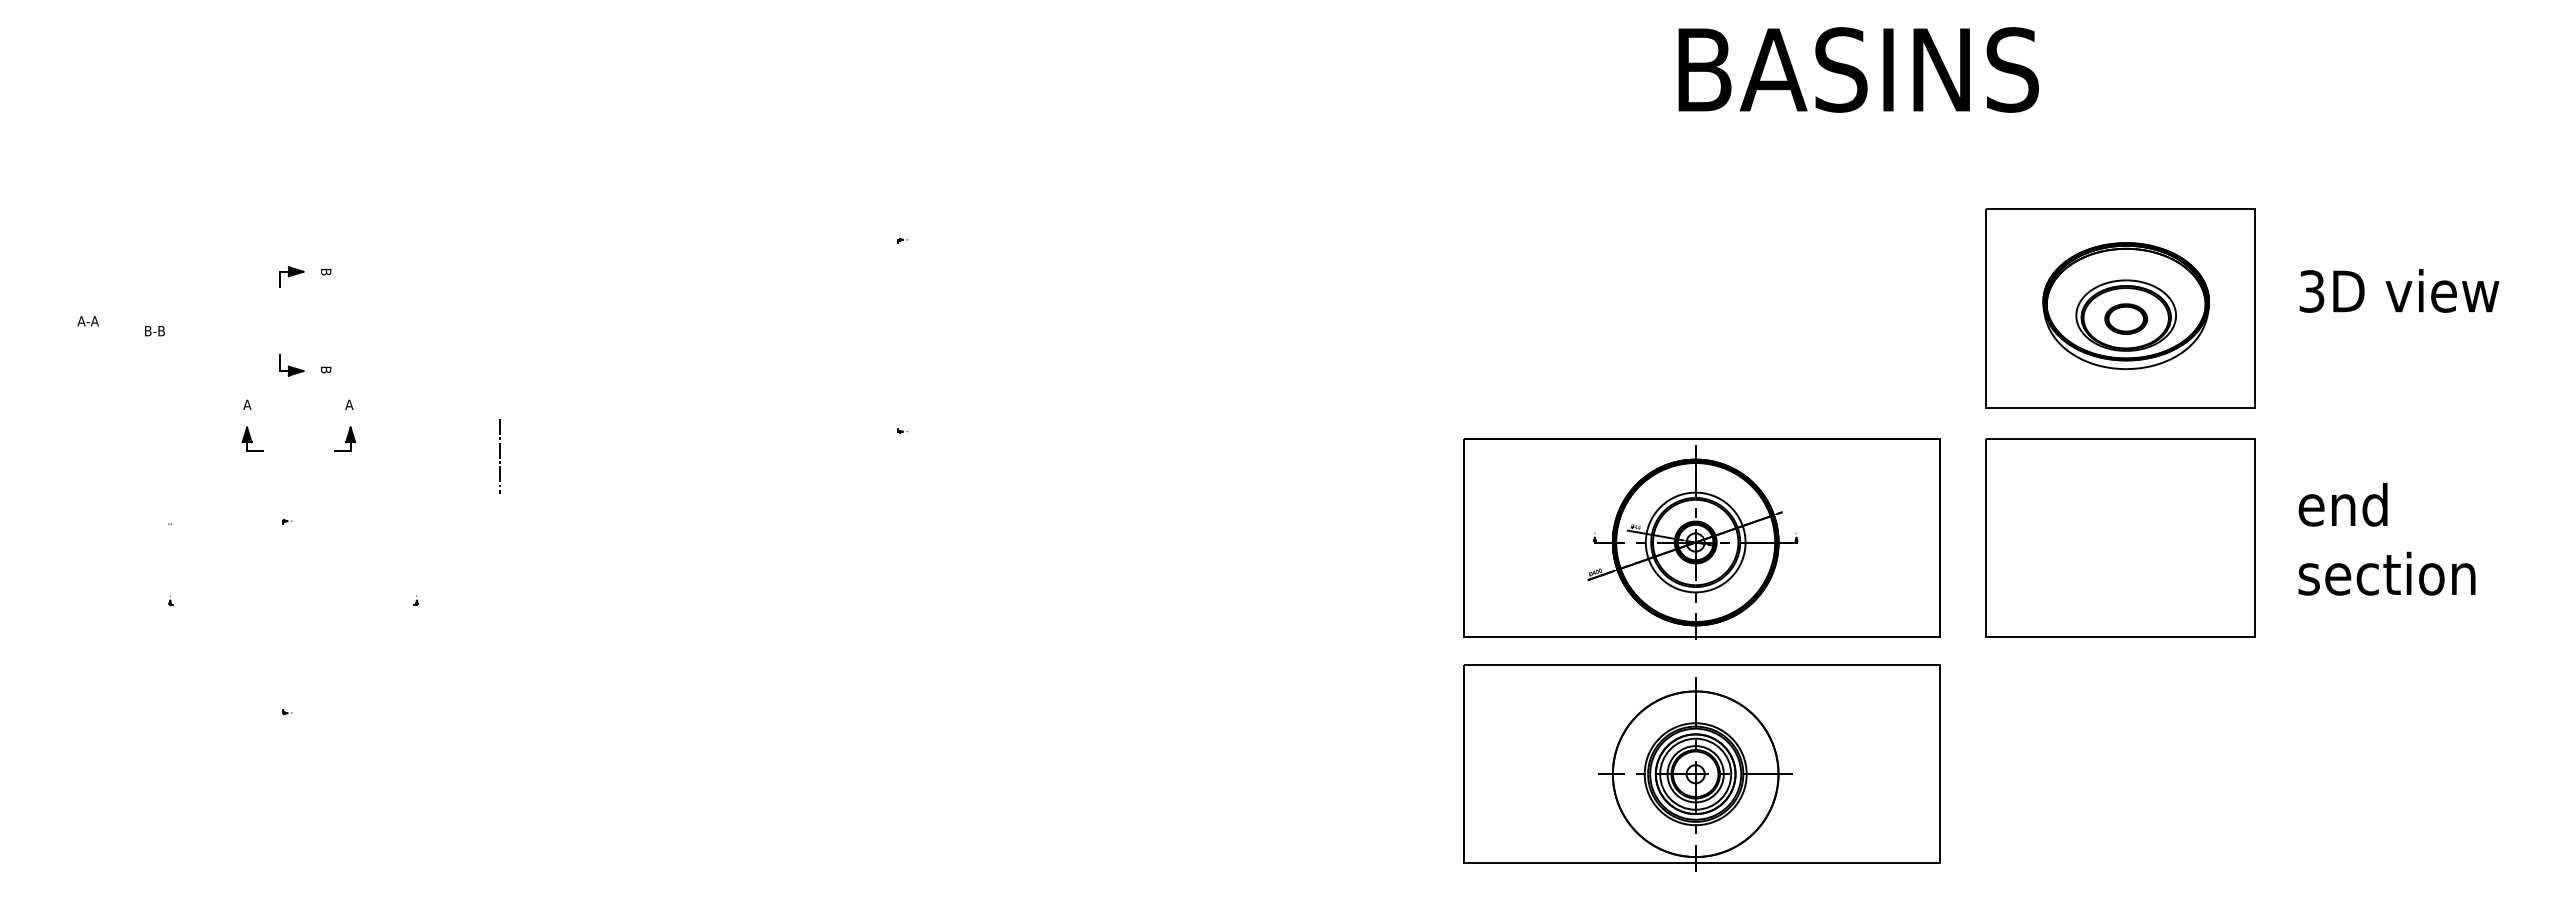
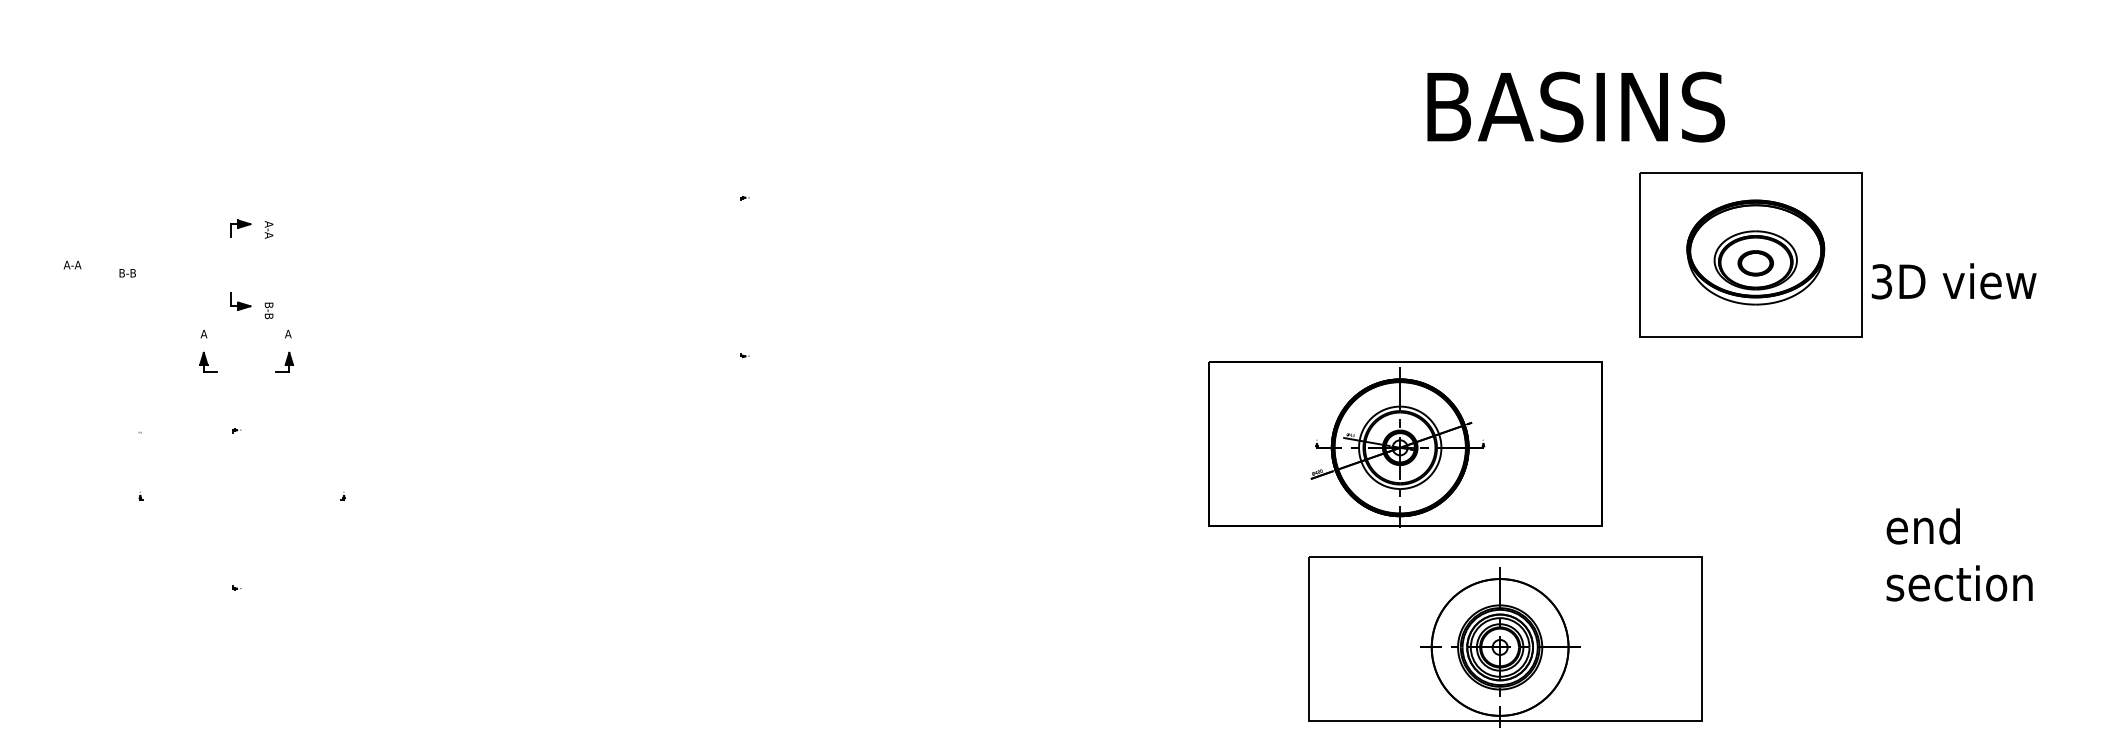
text: (1858, 69) -> (1575, 106), moved
text: (326, 278) -> (269, 229), B -> A-A
text: (2399, 290) -> (1954, 280), moved
text: (326, 380) -> (269, 314), B -> B-B
line: (500, 456) -> (413, 376), removed
part: (2120, 537) -> (1751, 443), removed
text: (2386, 538) -> (1959, 554), moved
part: (1701, 767) -> (1504, 641), moved

